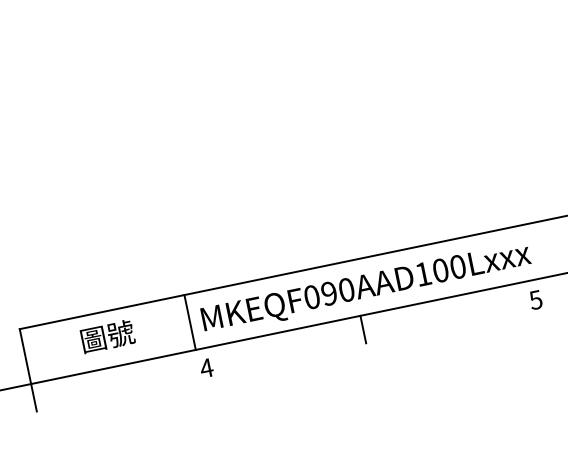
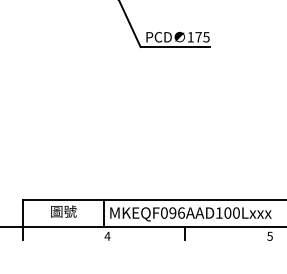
text: (346, 288) -> (181, 212), MKEQF090AAD100Lxxx -> MKEQF096AAD100Lxxx

